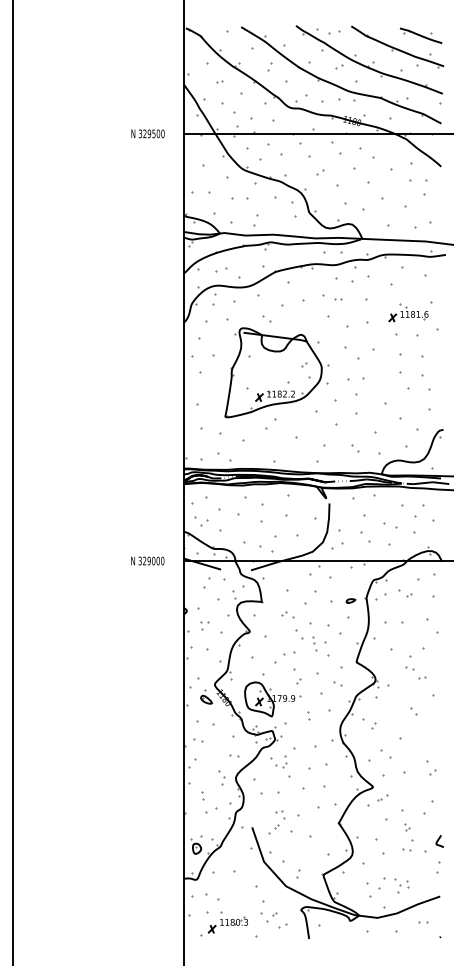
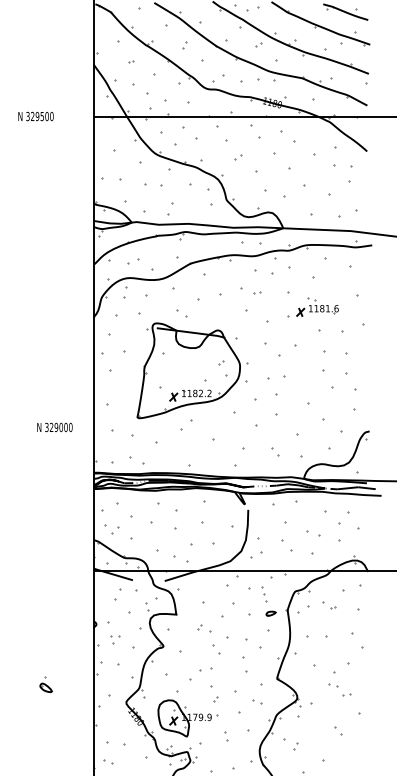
text: (147, 133) -> (35, 116), moved
part: (408, 312) -> (317, 306), moved
text: (147, 560) -> (54, 426), moved
part: (314, 643) -> (264, 593), moved
part: (206, 696) -> (46, 684), moved

